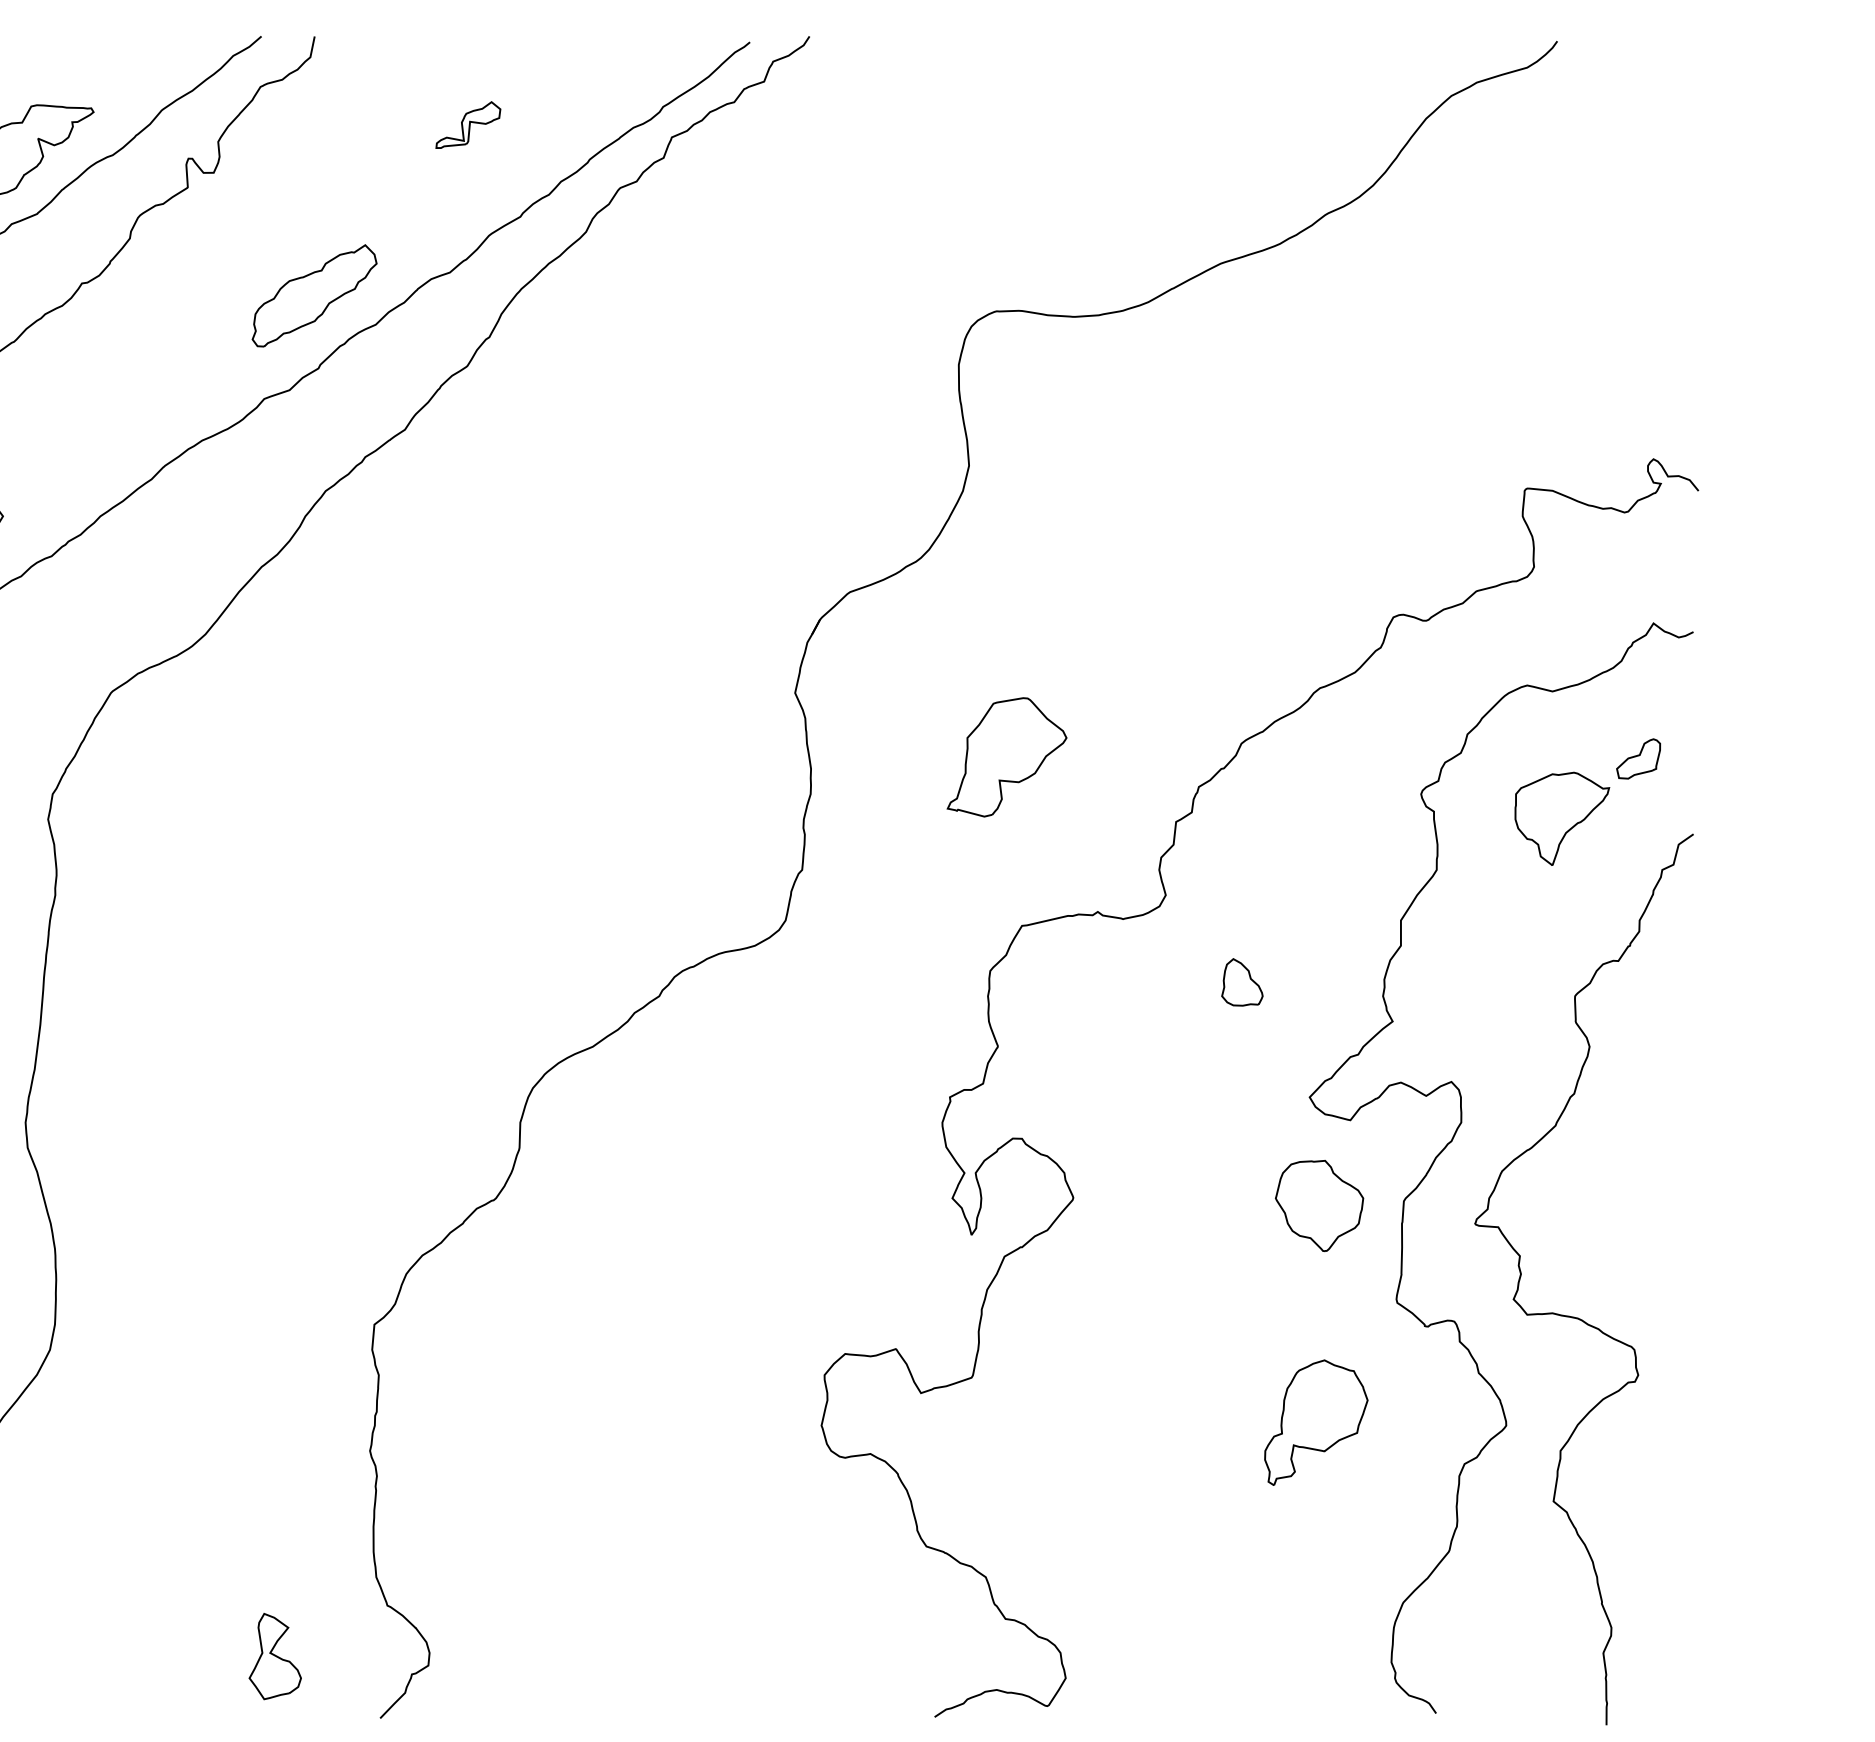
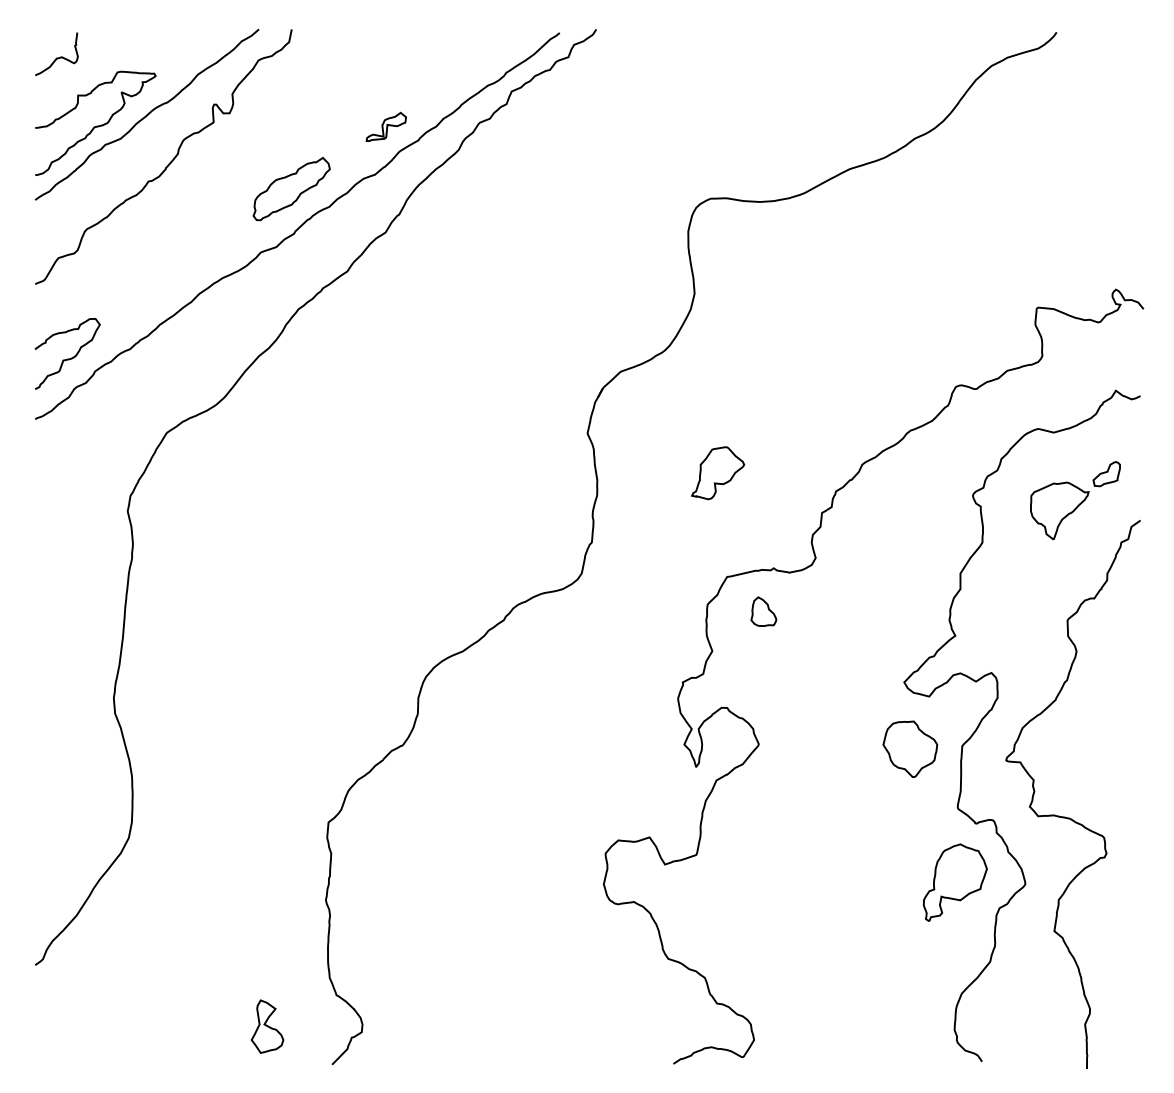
part: (466, 124) -> (385, 126), moved
part: (1007, 757) -> (718, 473), size x0.71
part: (1241, 982) -> (763, 611), moved
part: (1314, 1422) -> (954, 882), moved

